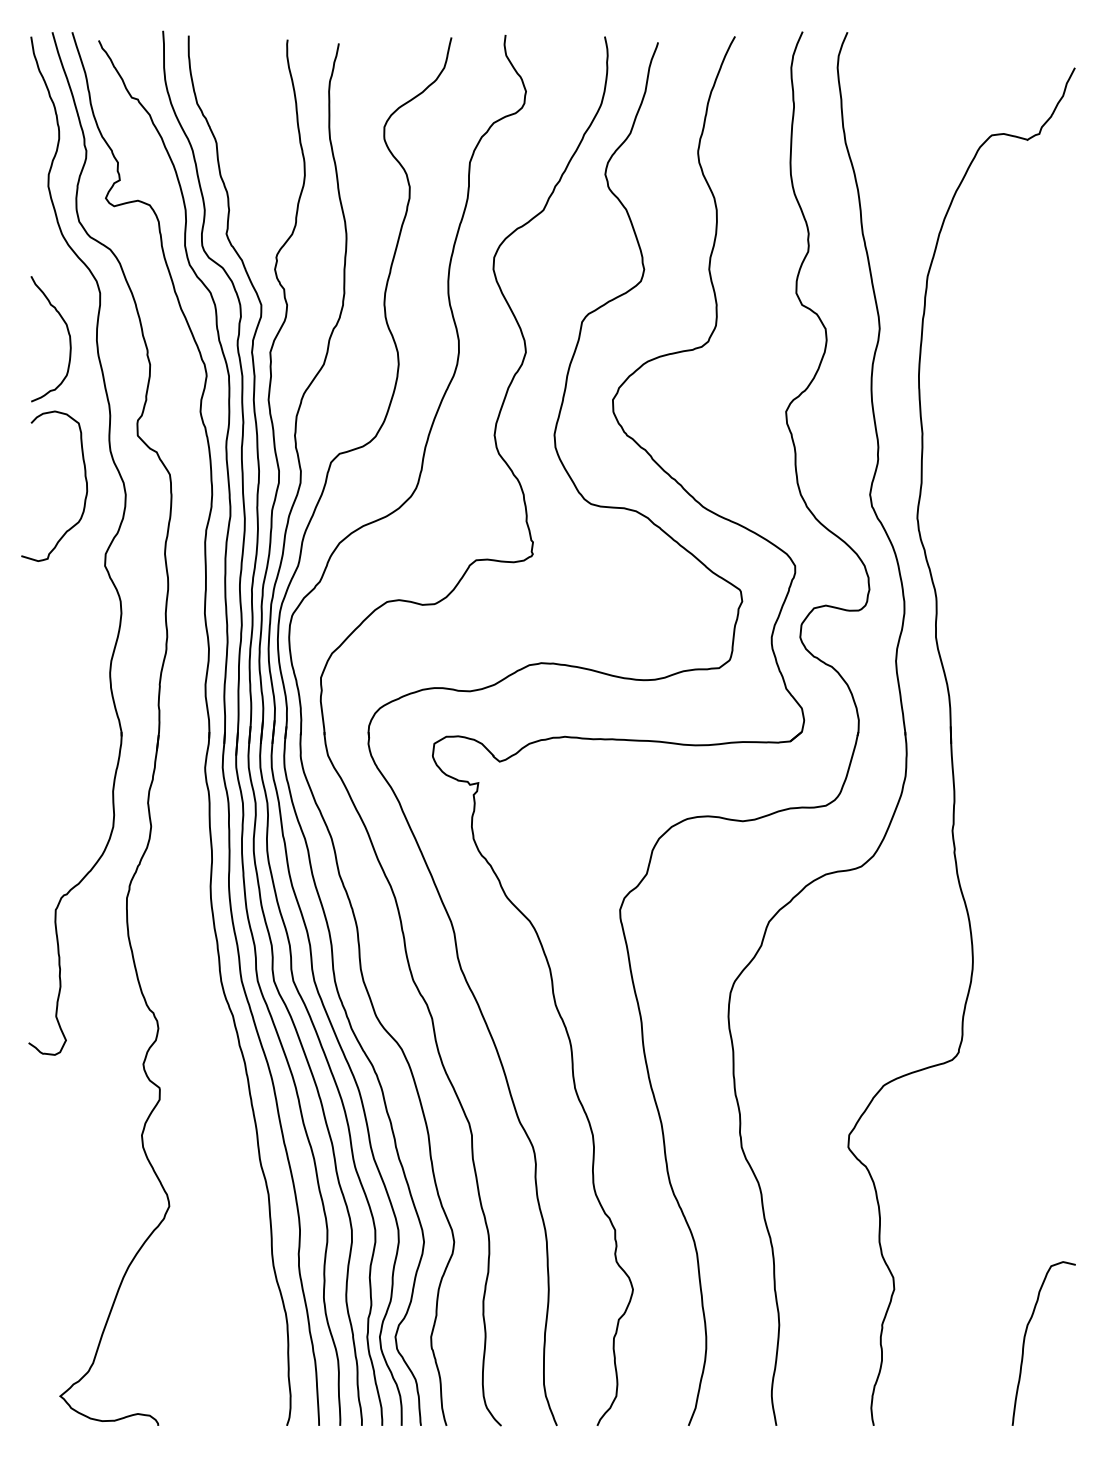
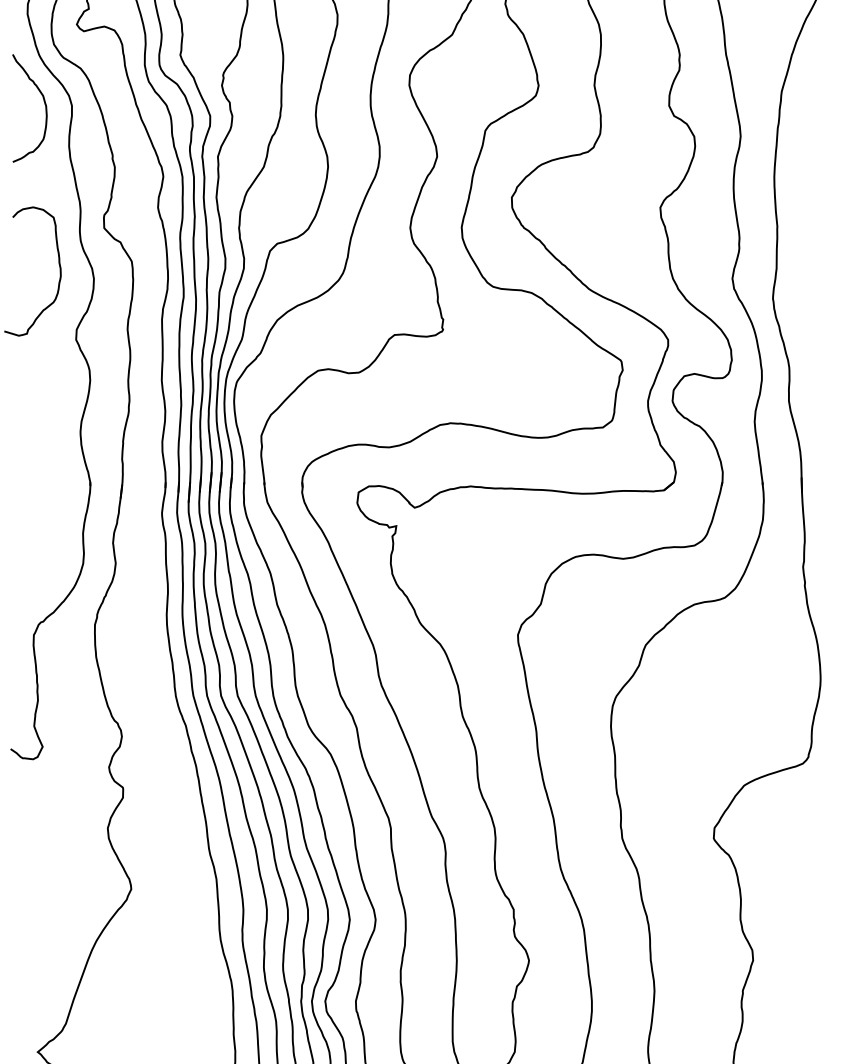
curve: (67, 332) -> (43, 102), moved

